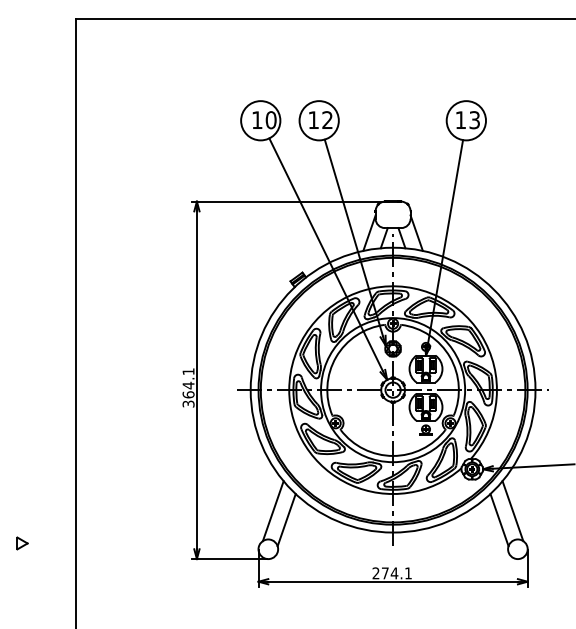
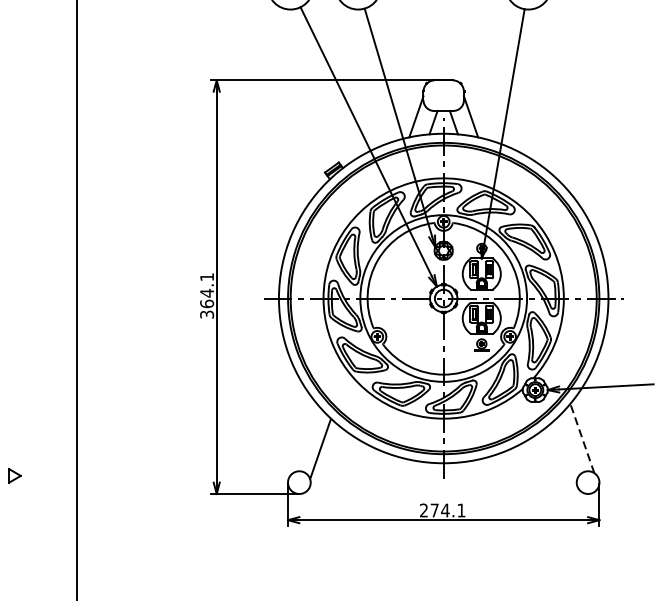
line: (272, 511) -> (304, 438), removed
line: (512, 511) -> (581, 438), solid -> dashed
line: (499, 520) -> (566, 449), removed

